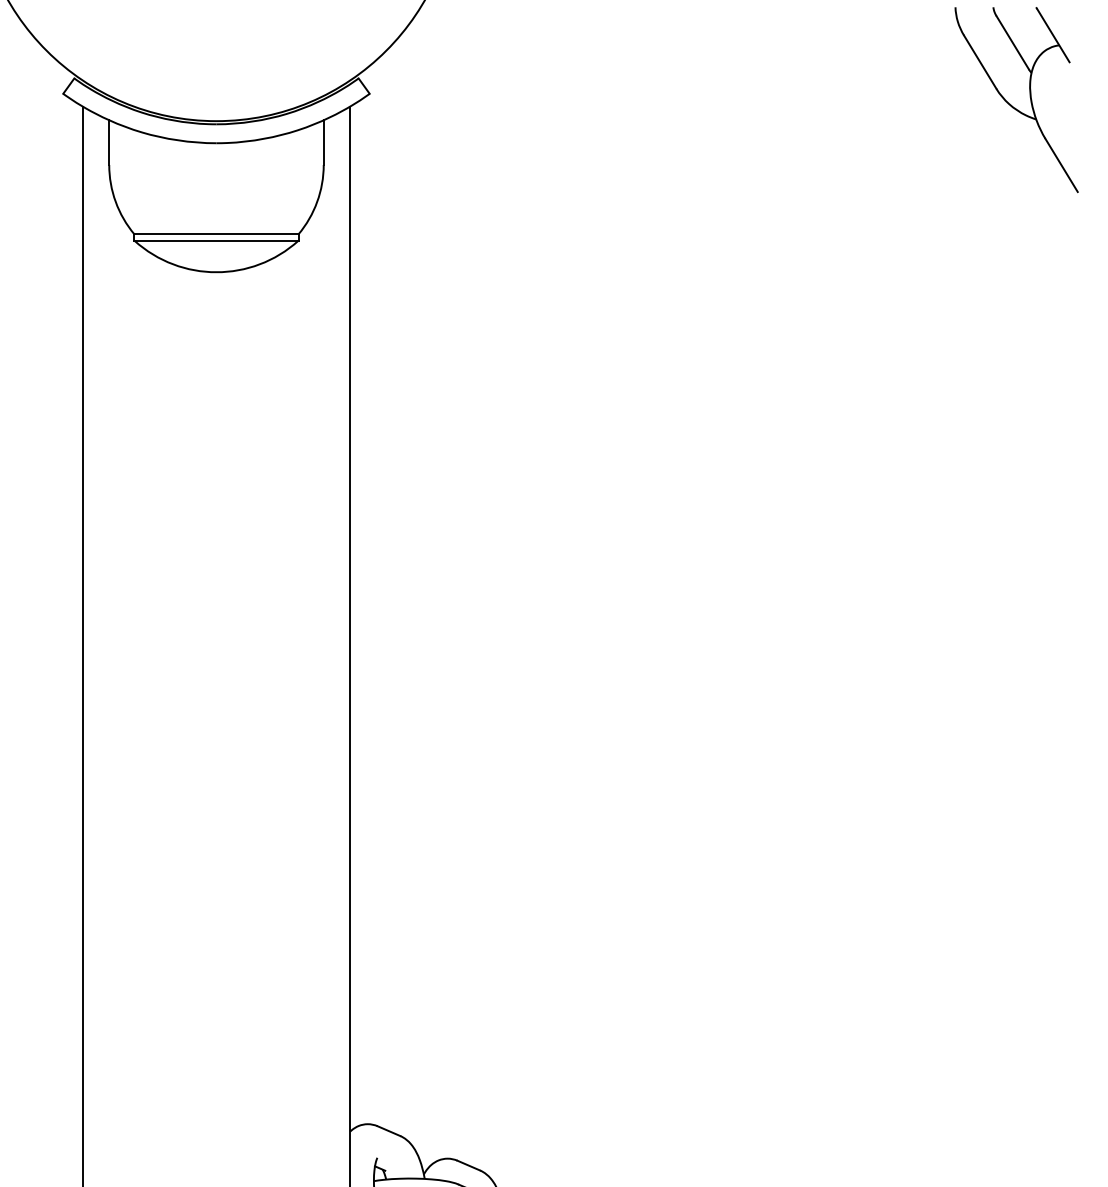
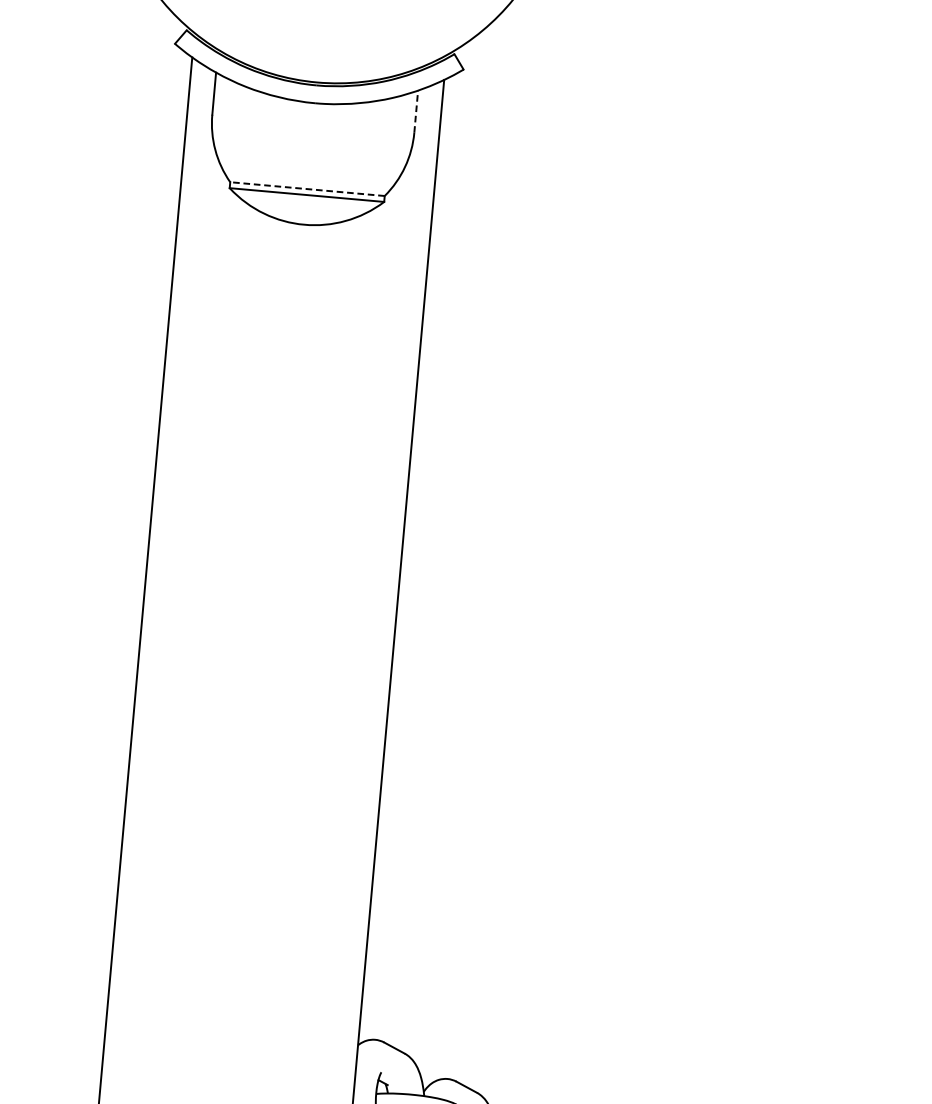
line: (323, 142) -> (416, 111), solid -> dashed
line: (215, 234) -> (306, 189), solid -> dashed

